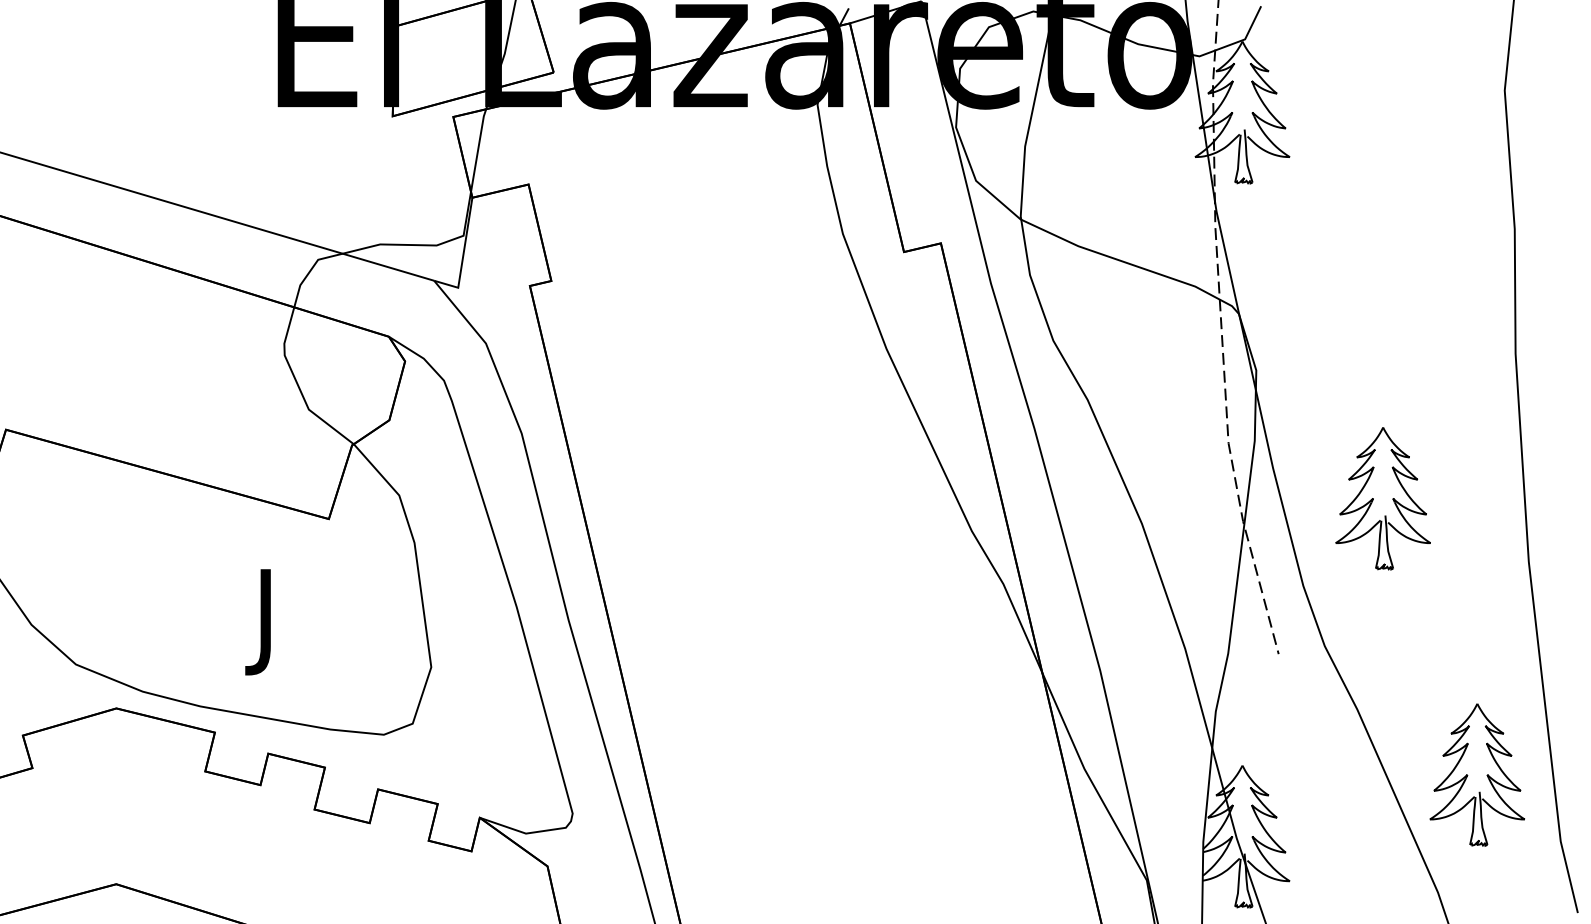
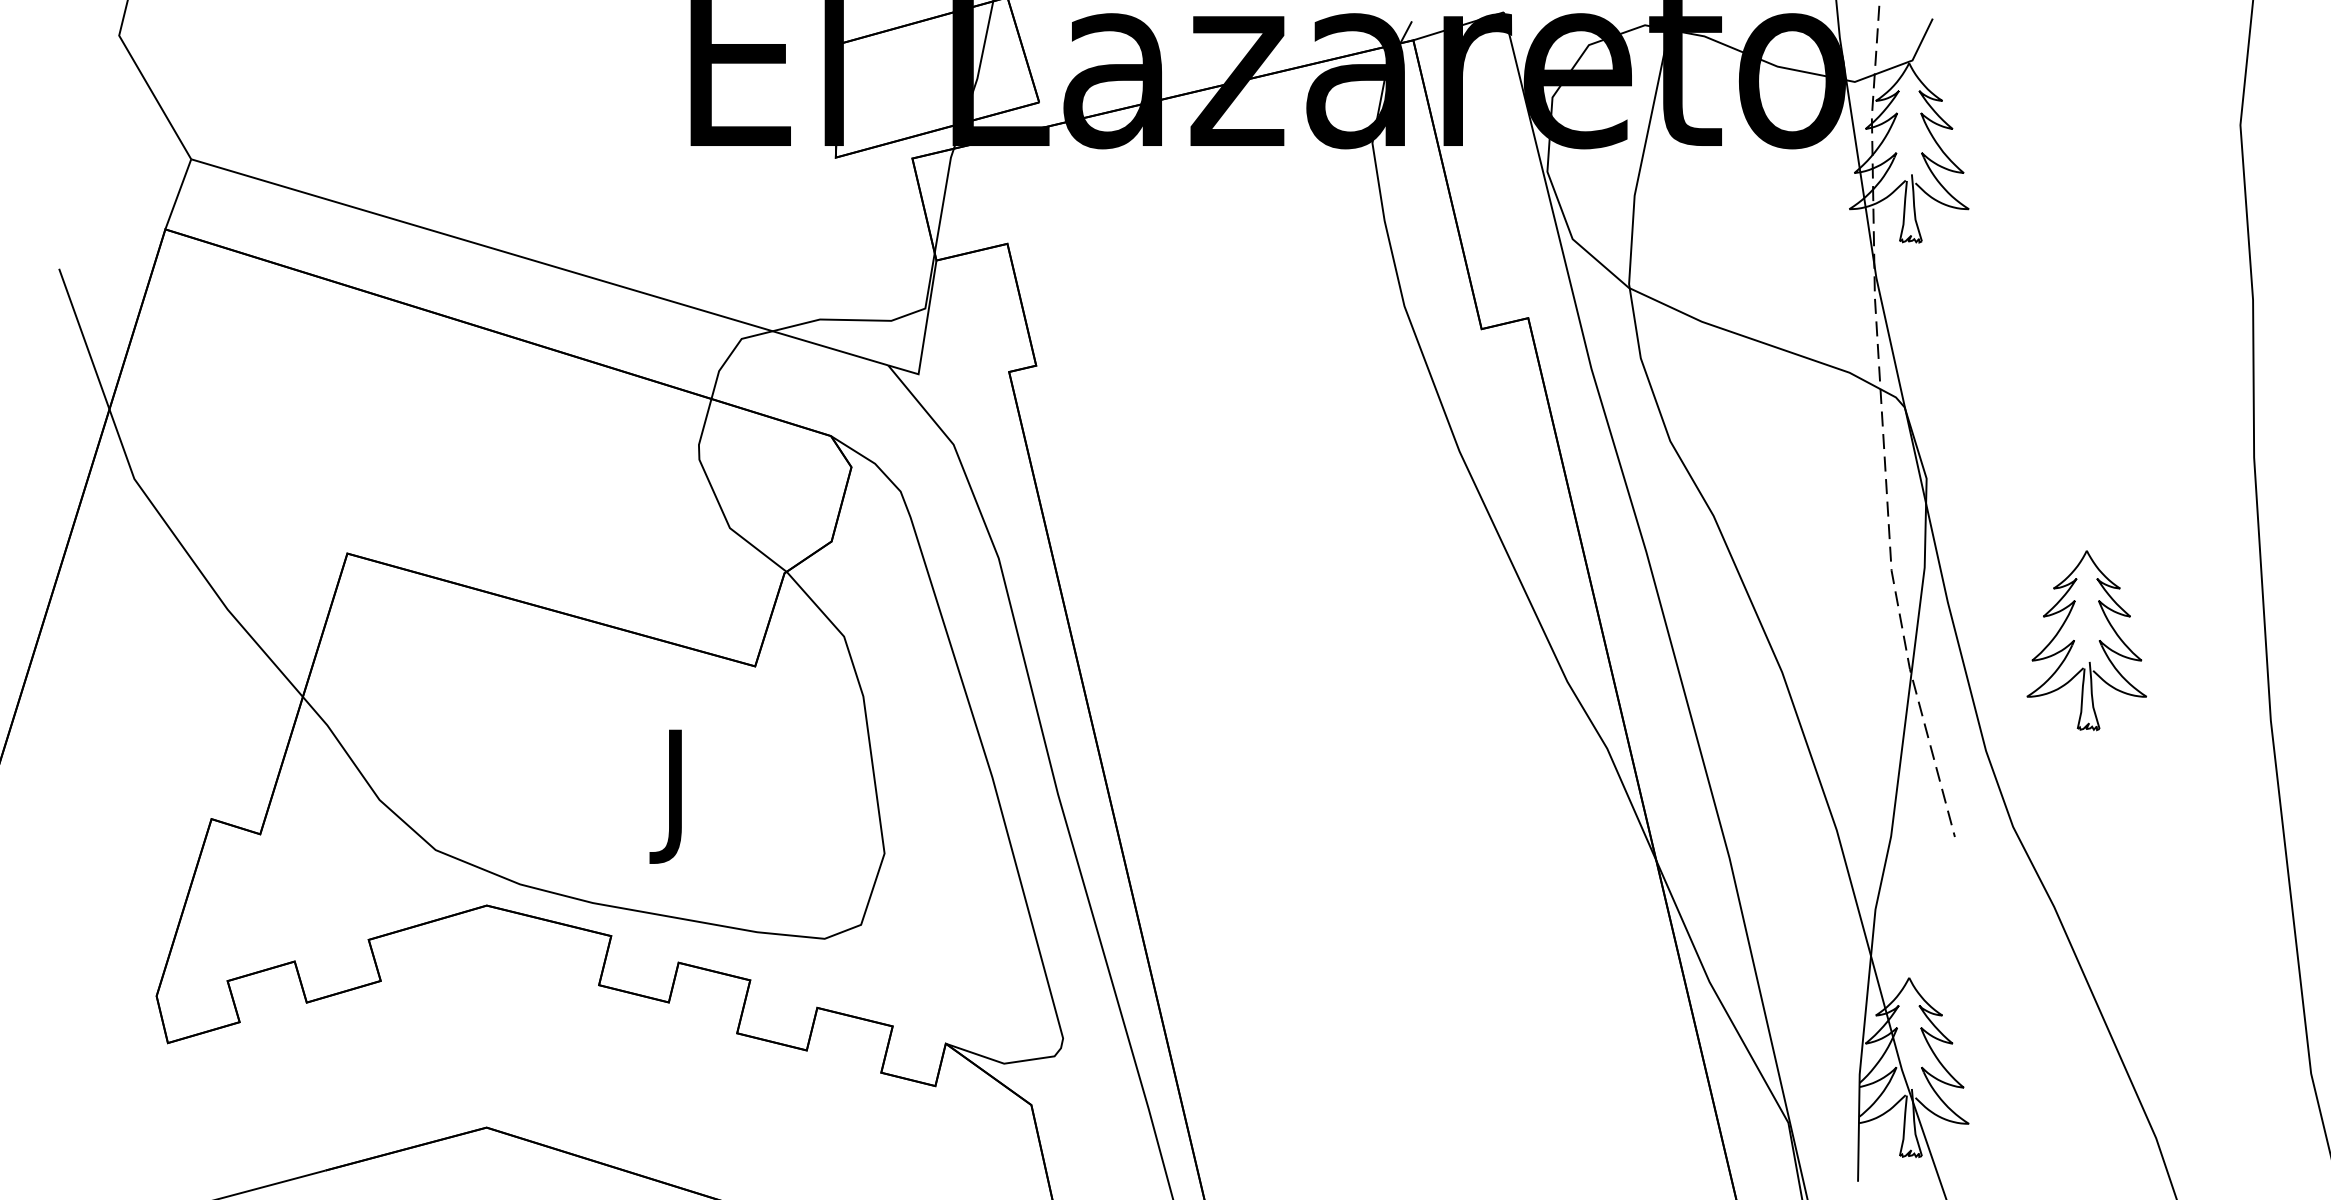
part: (1477, 774) -> (2205, 989), removed

